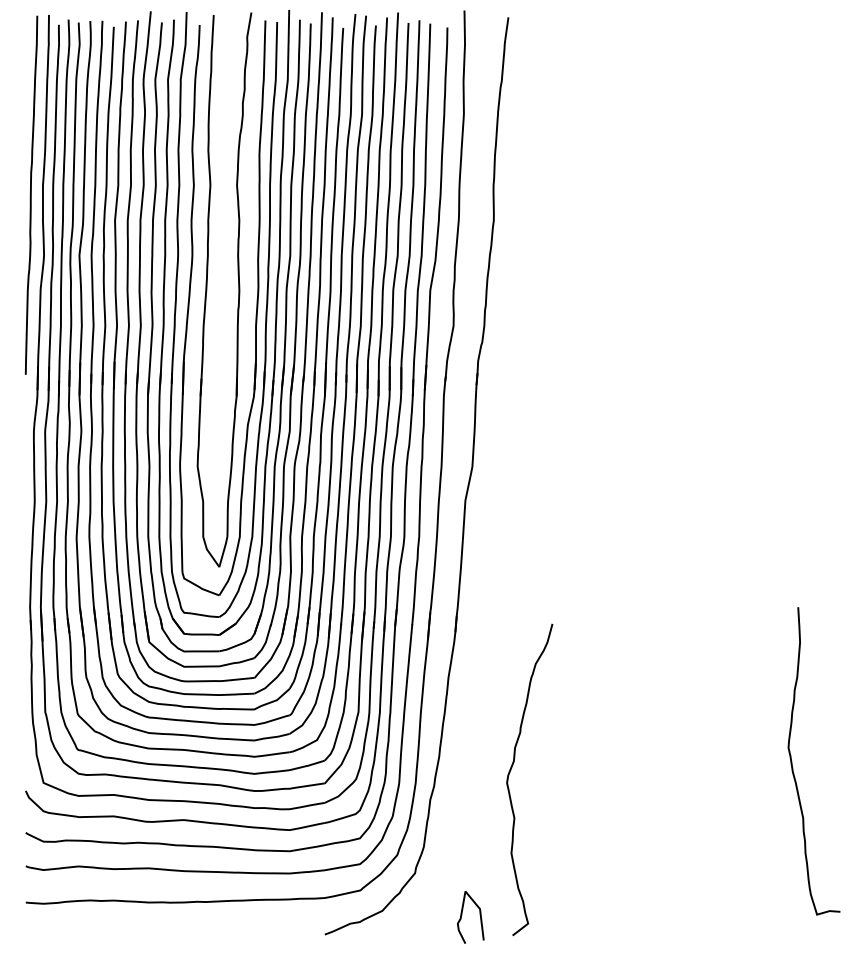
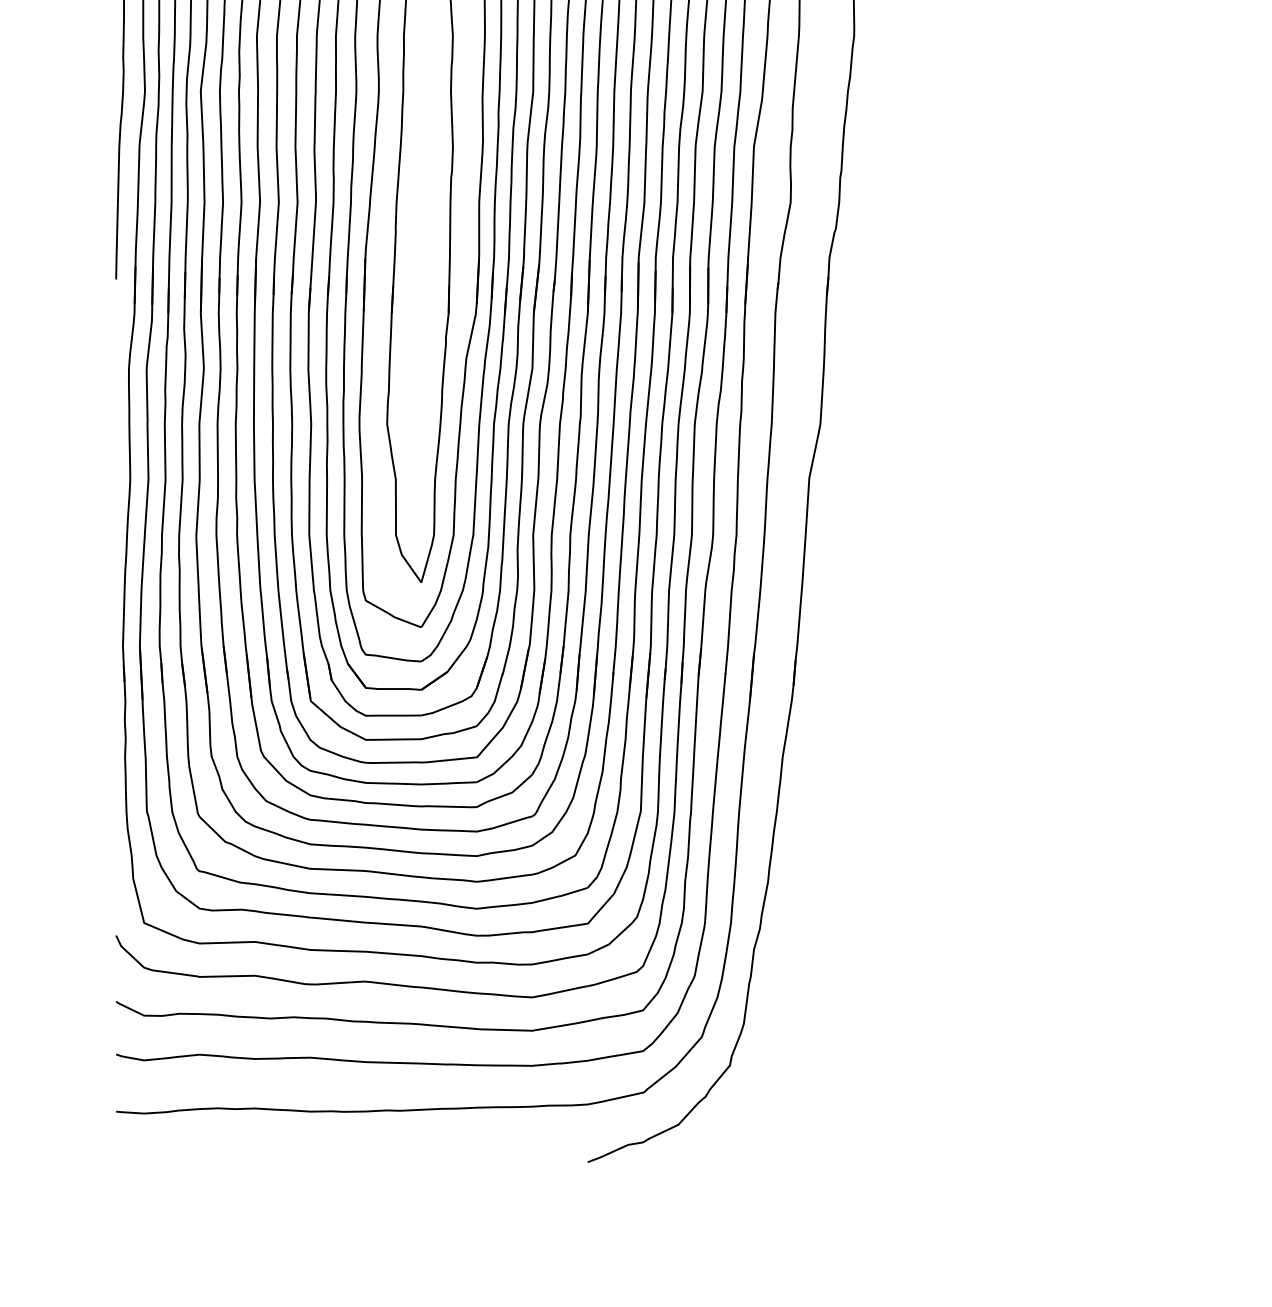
curve: (511, 770) -> (882, 903), removed
curve: (462, 915) -> (804, 1132), removed

